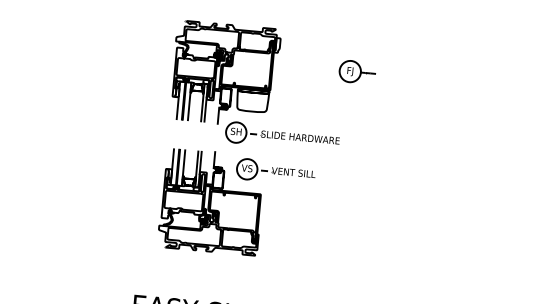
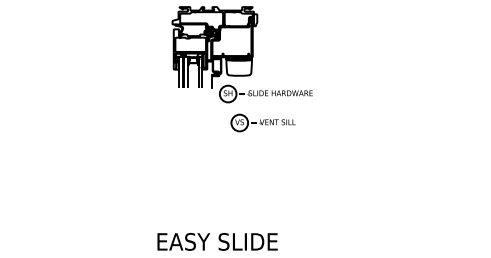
part: (356, 71) -> (321, 35), removed
part: (210, 202) -> (212, 152), removed

